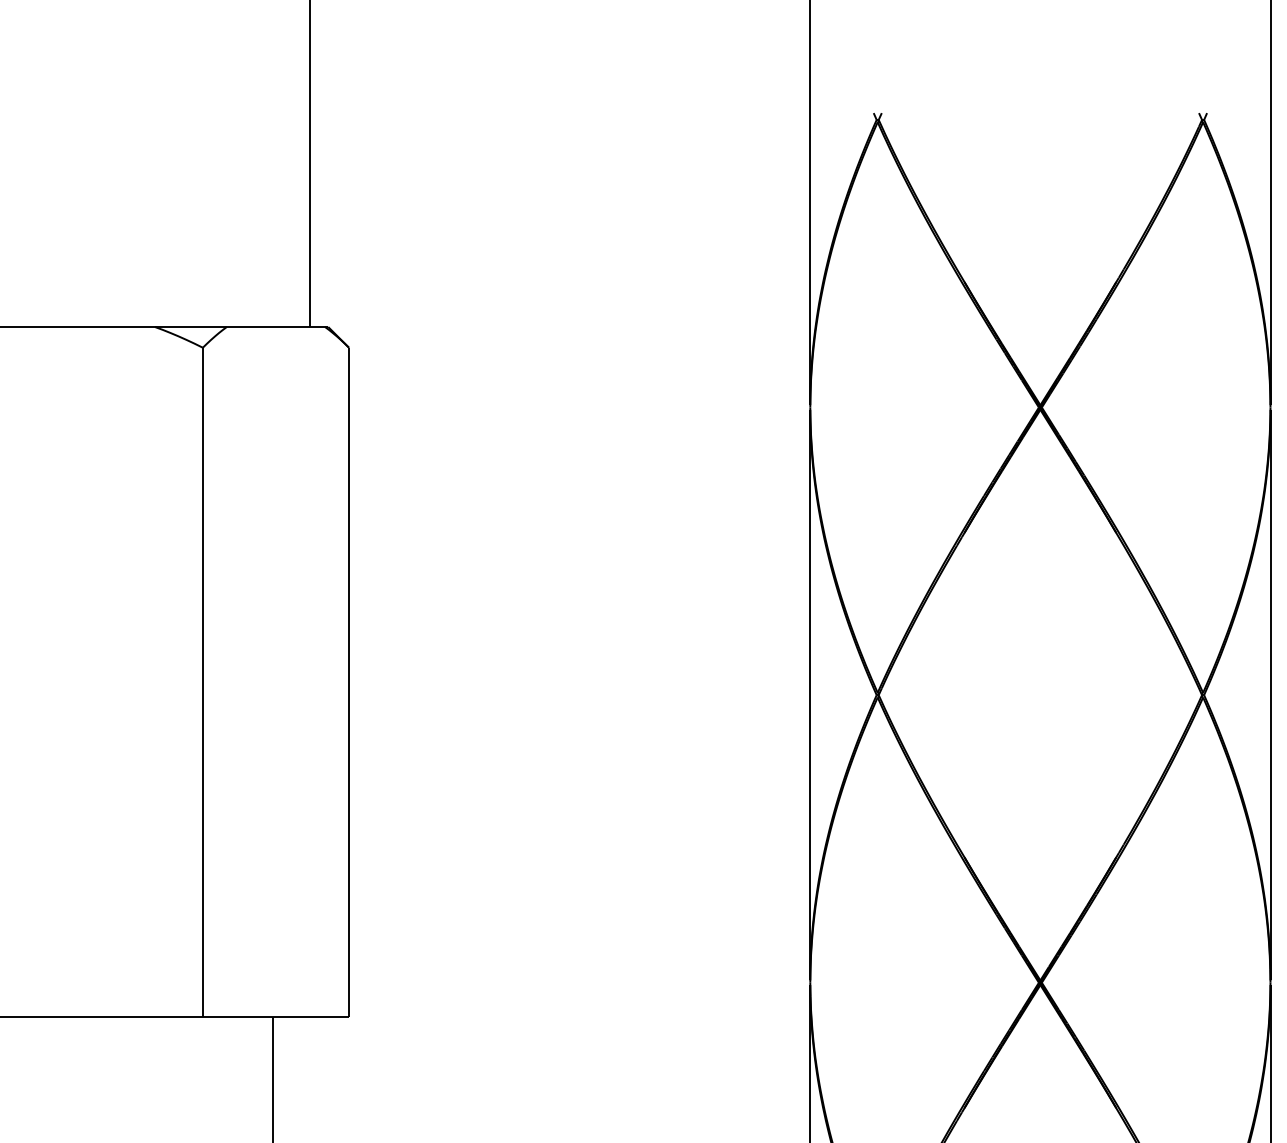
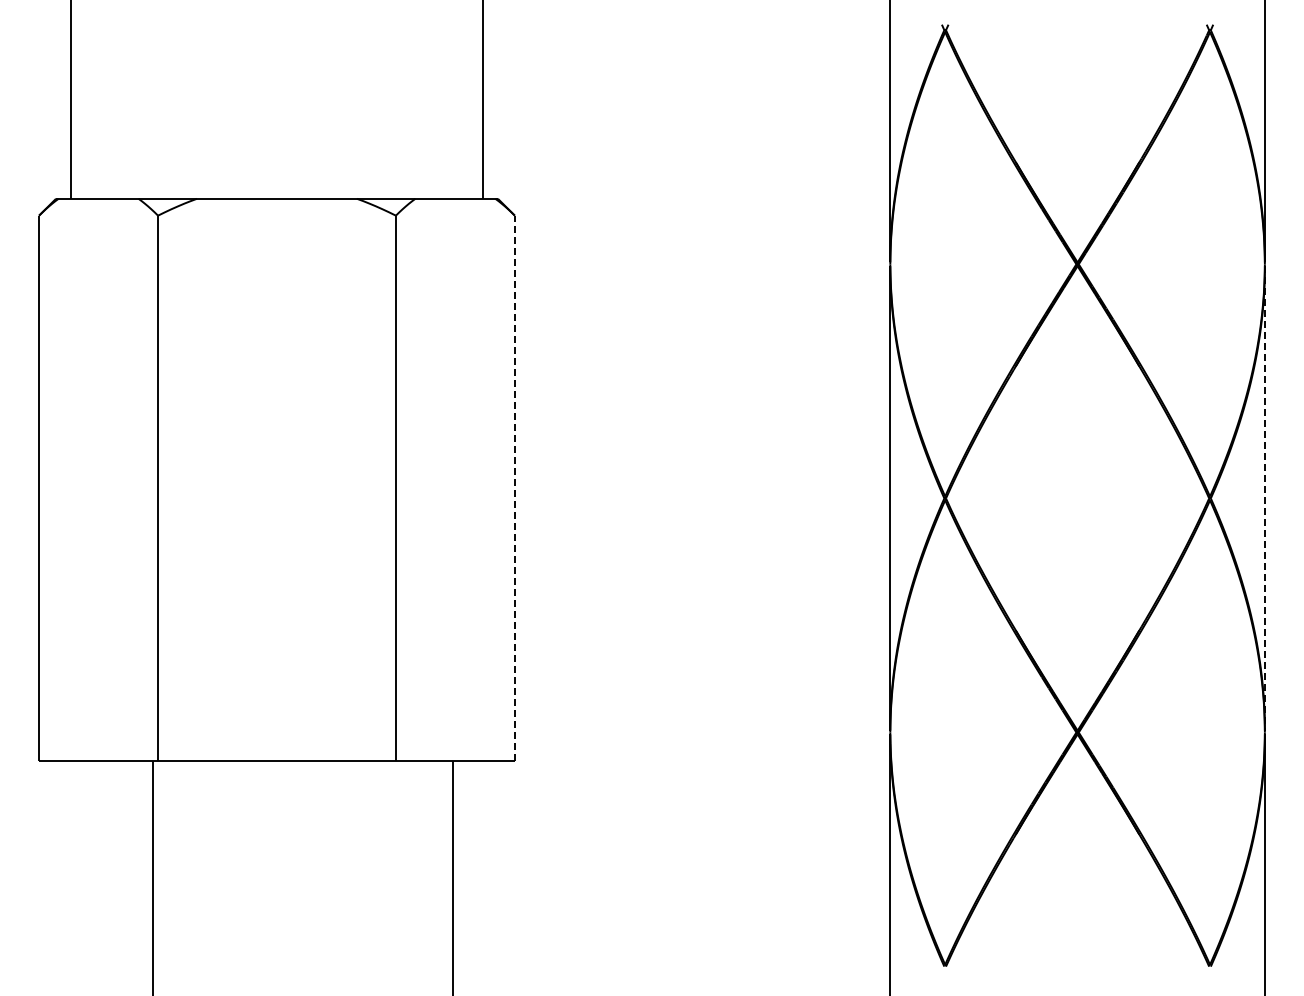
line: (348, 681) -> (514, 487), solid -> dashed
line: (1270, 695) -> (1264, 498), solid -> dashed

